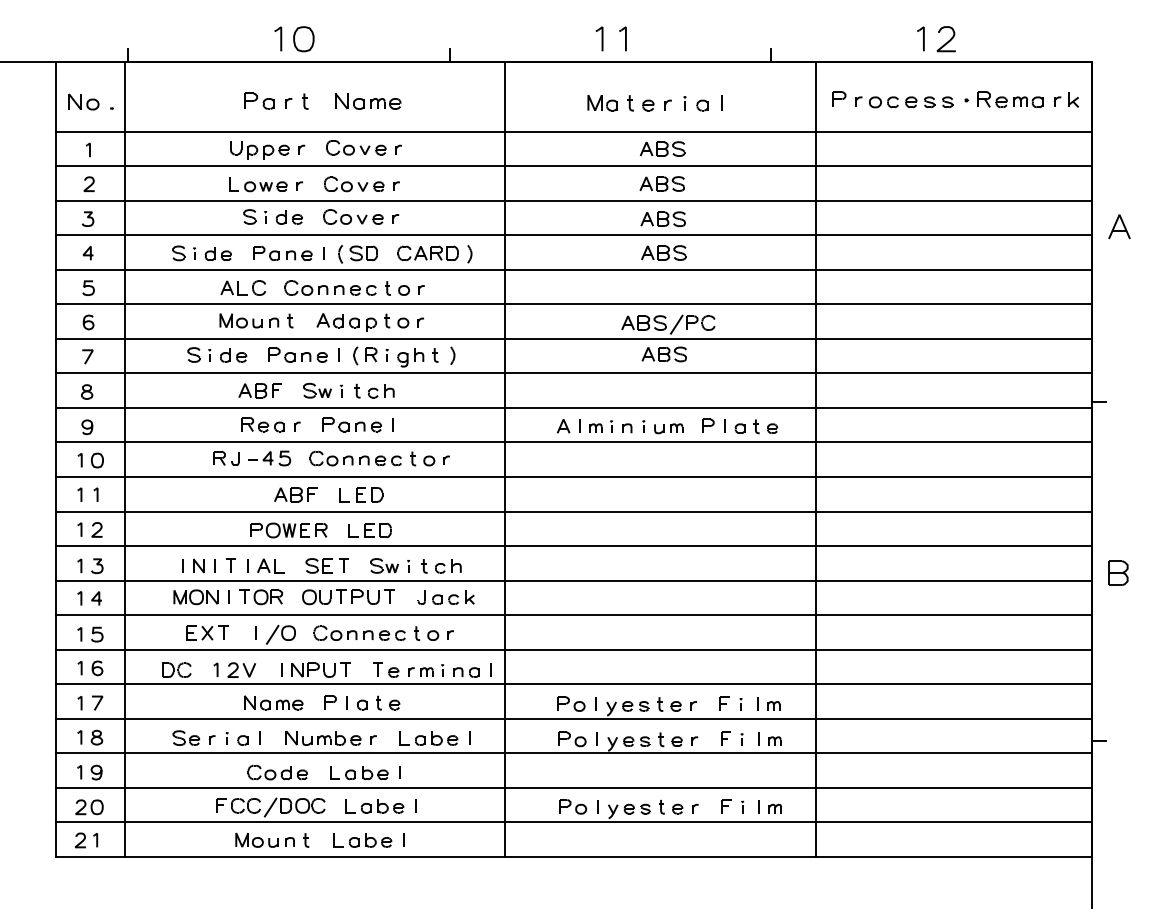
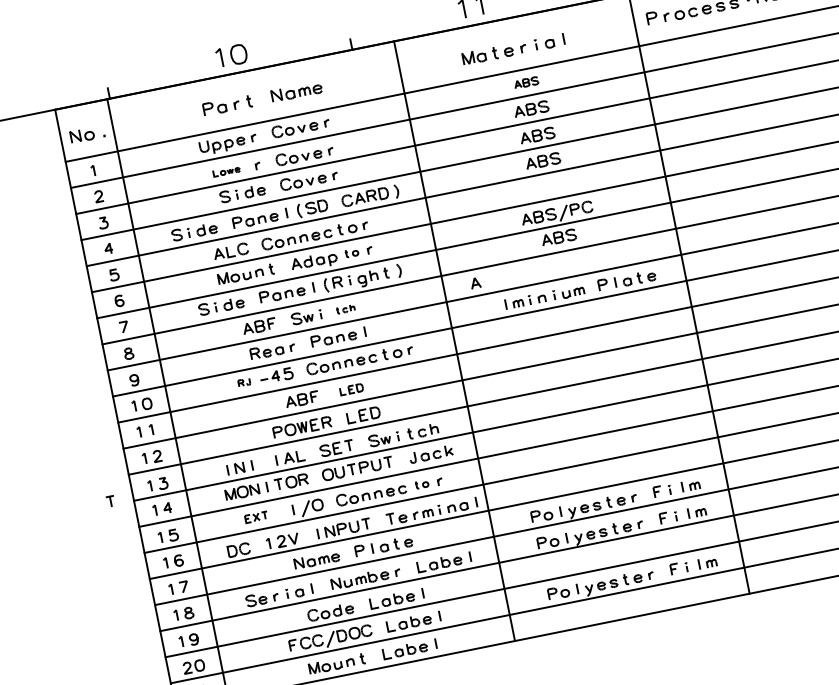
part: (662, 148) -> (526, 82), size x0.7
part: (258, 184) -> (226, 170), size x0.6
part: (396, 320) -> (351, 252), size x0.7
part: (374, 390) -> (345, 308), size x0.6
part: (563, 426) -> (475, 283), moved
part: (226, 458) -> (244, 382), size x0.6
part: (361, 494) -> (351, 389), size x0.7
part: (230, 565) -> (110, 501), moved
part: (207, 632) -> (256, 516), size x0.7
part: (426, 633) -> (421, 484), size x0.7

